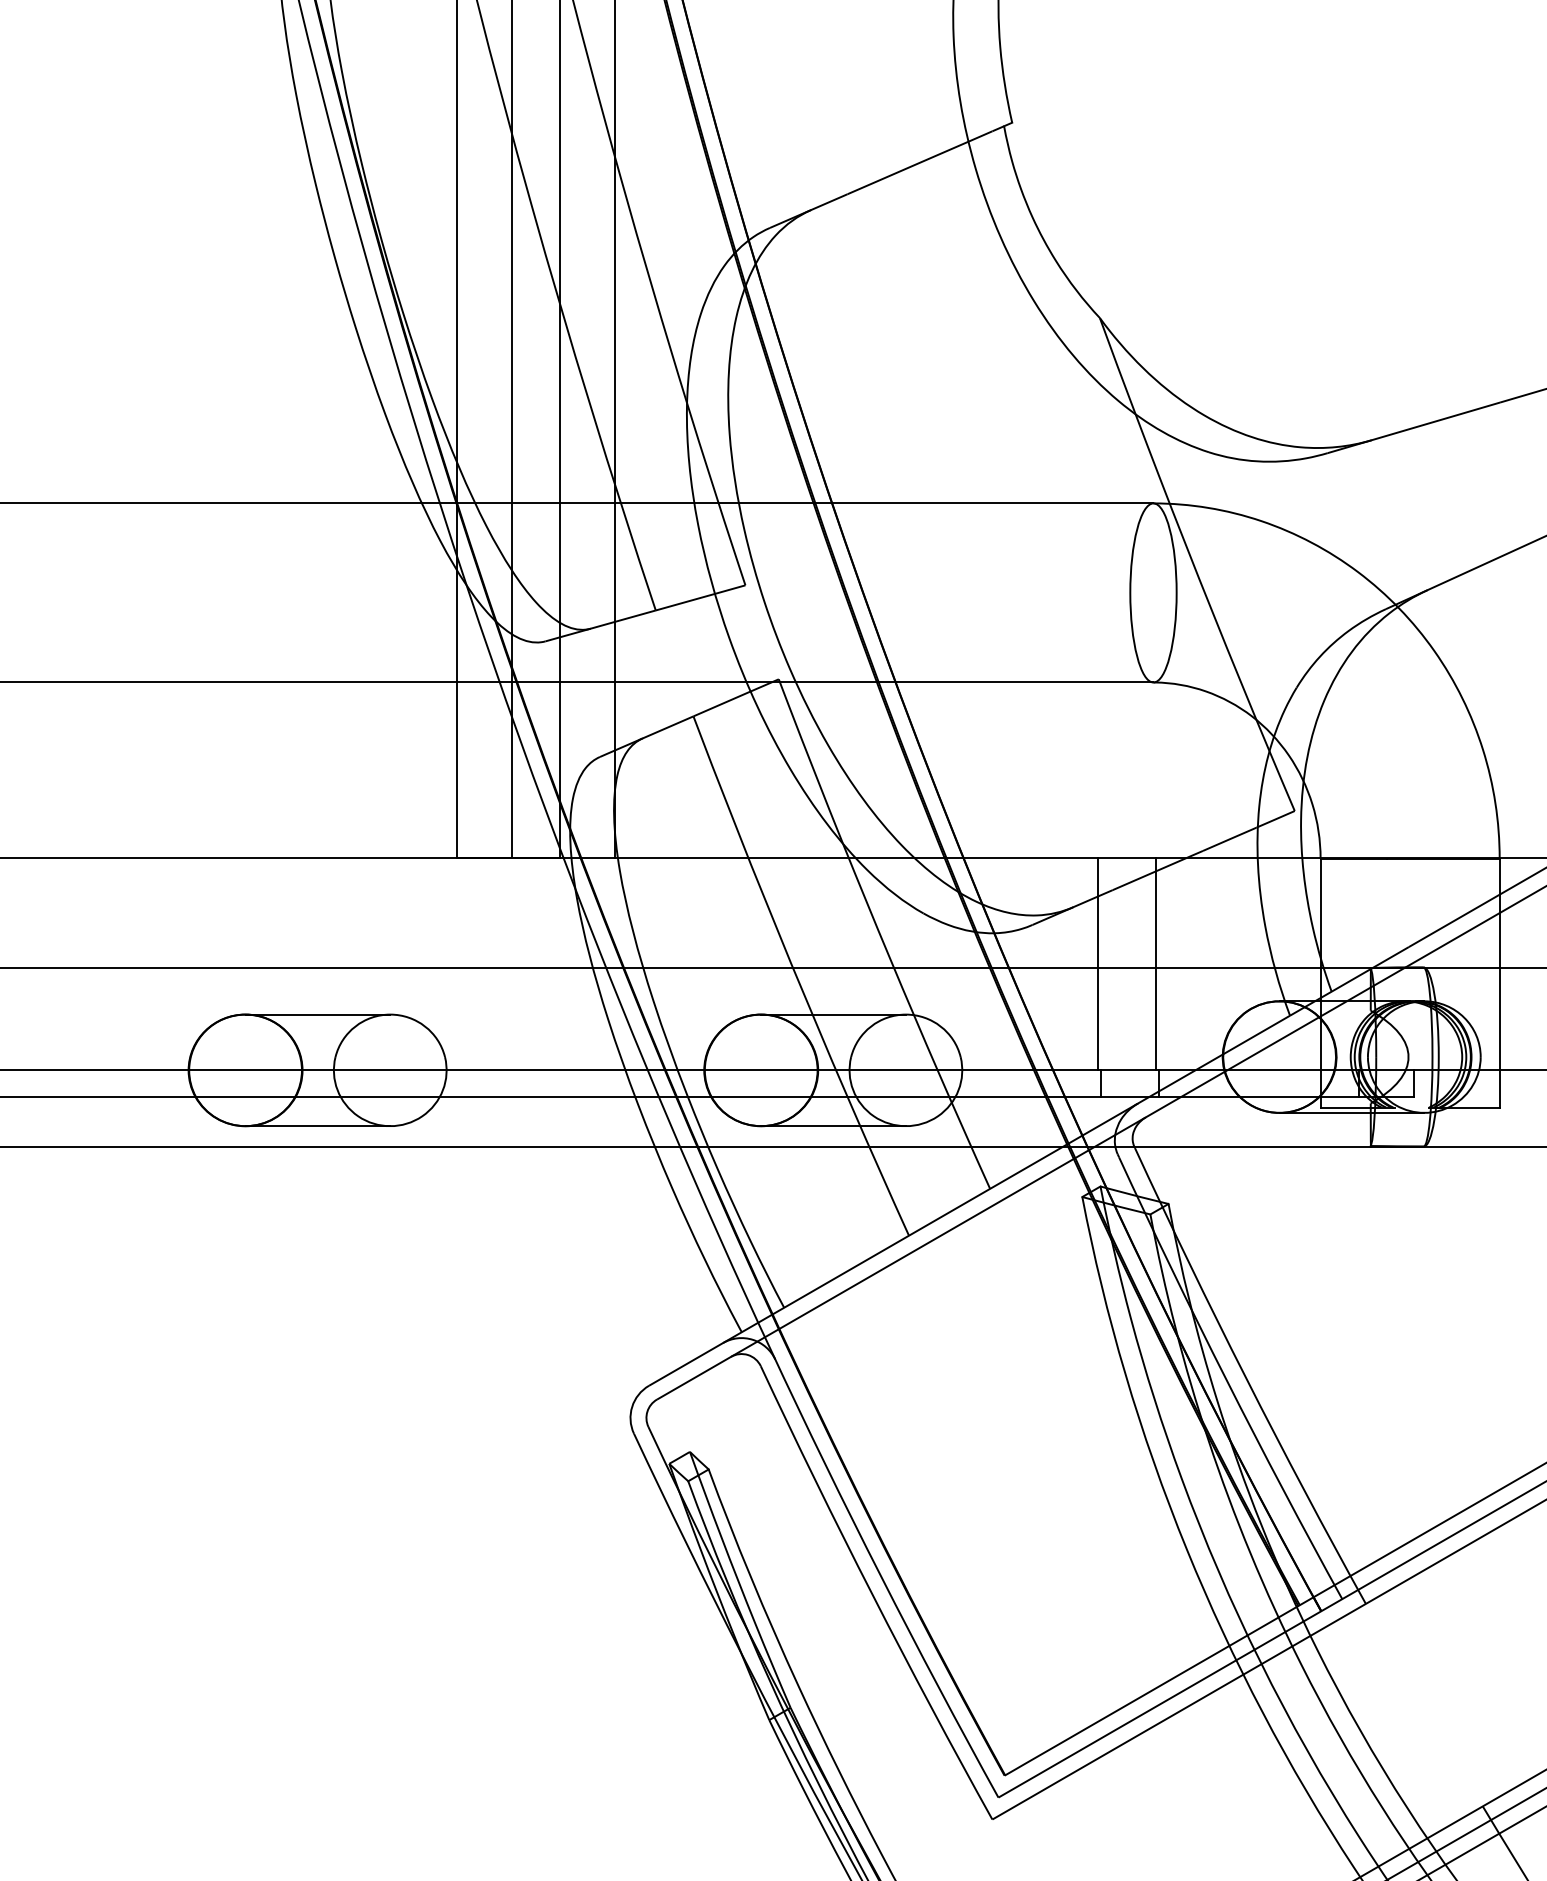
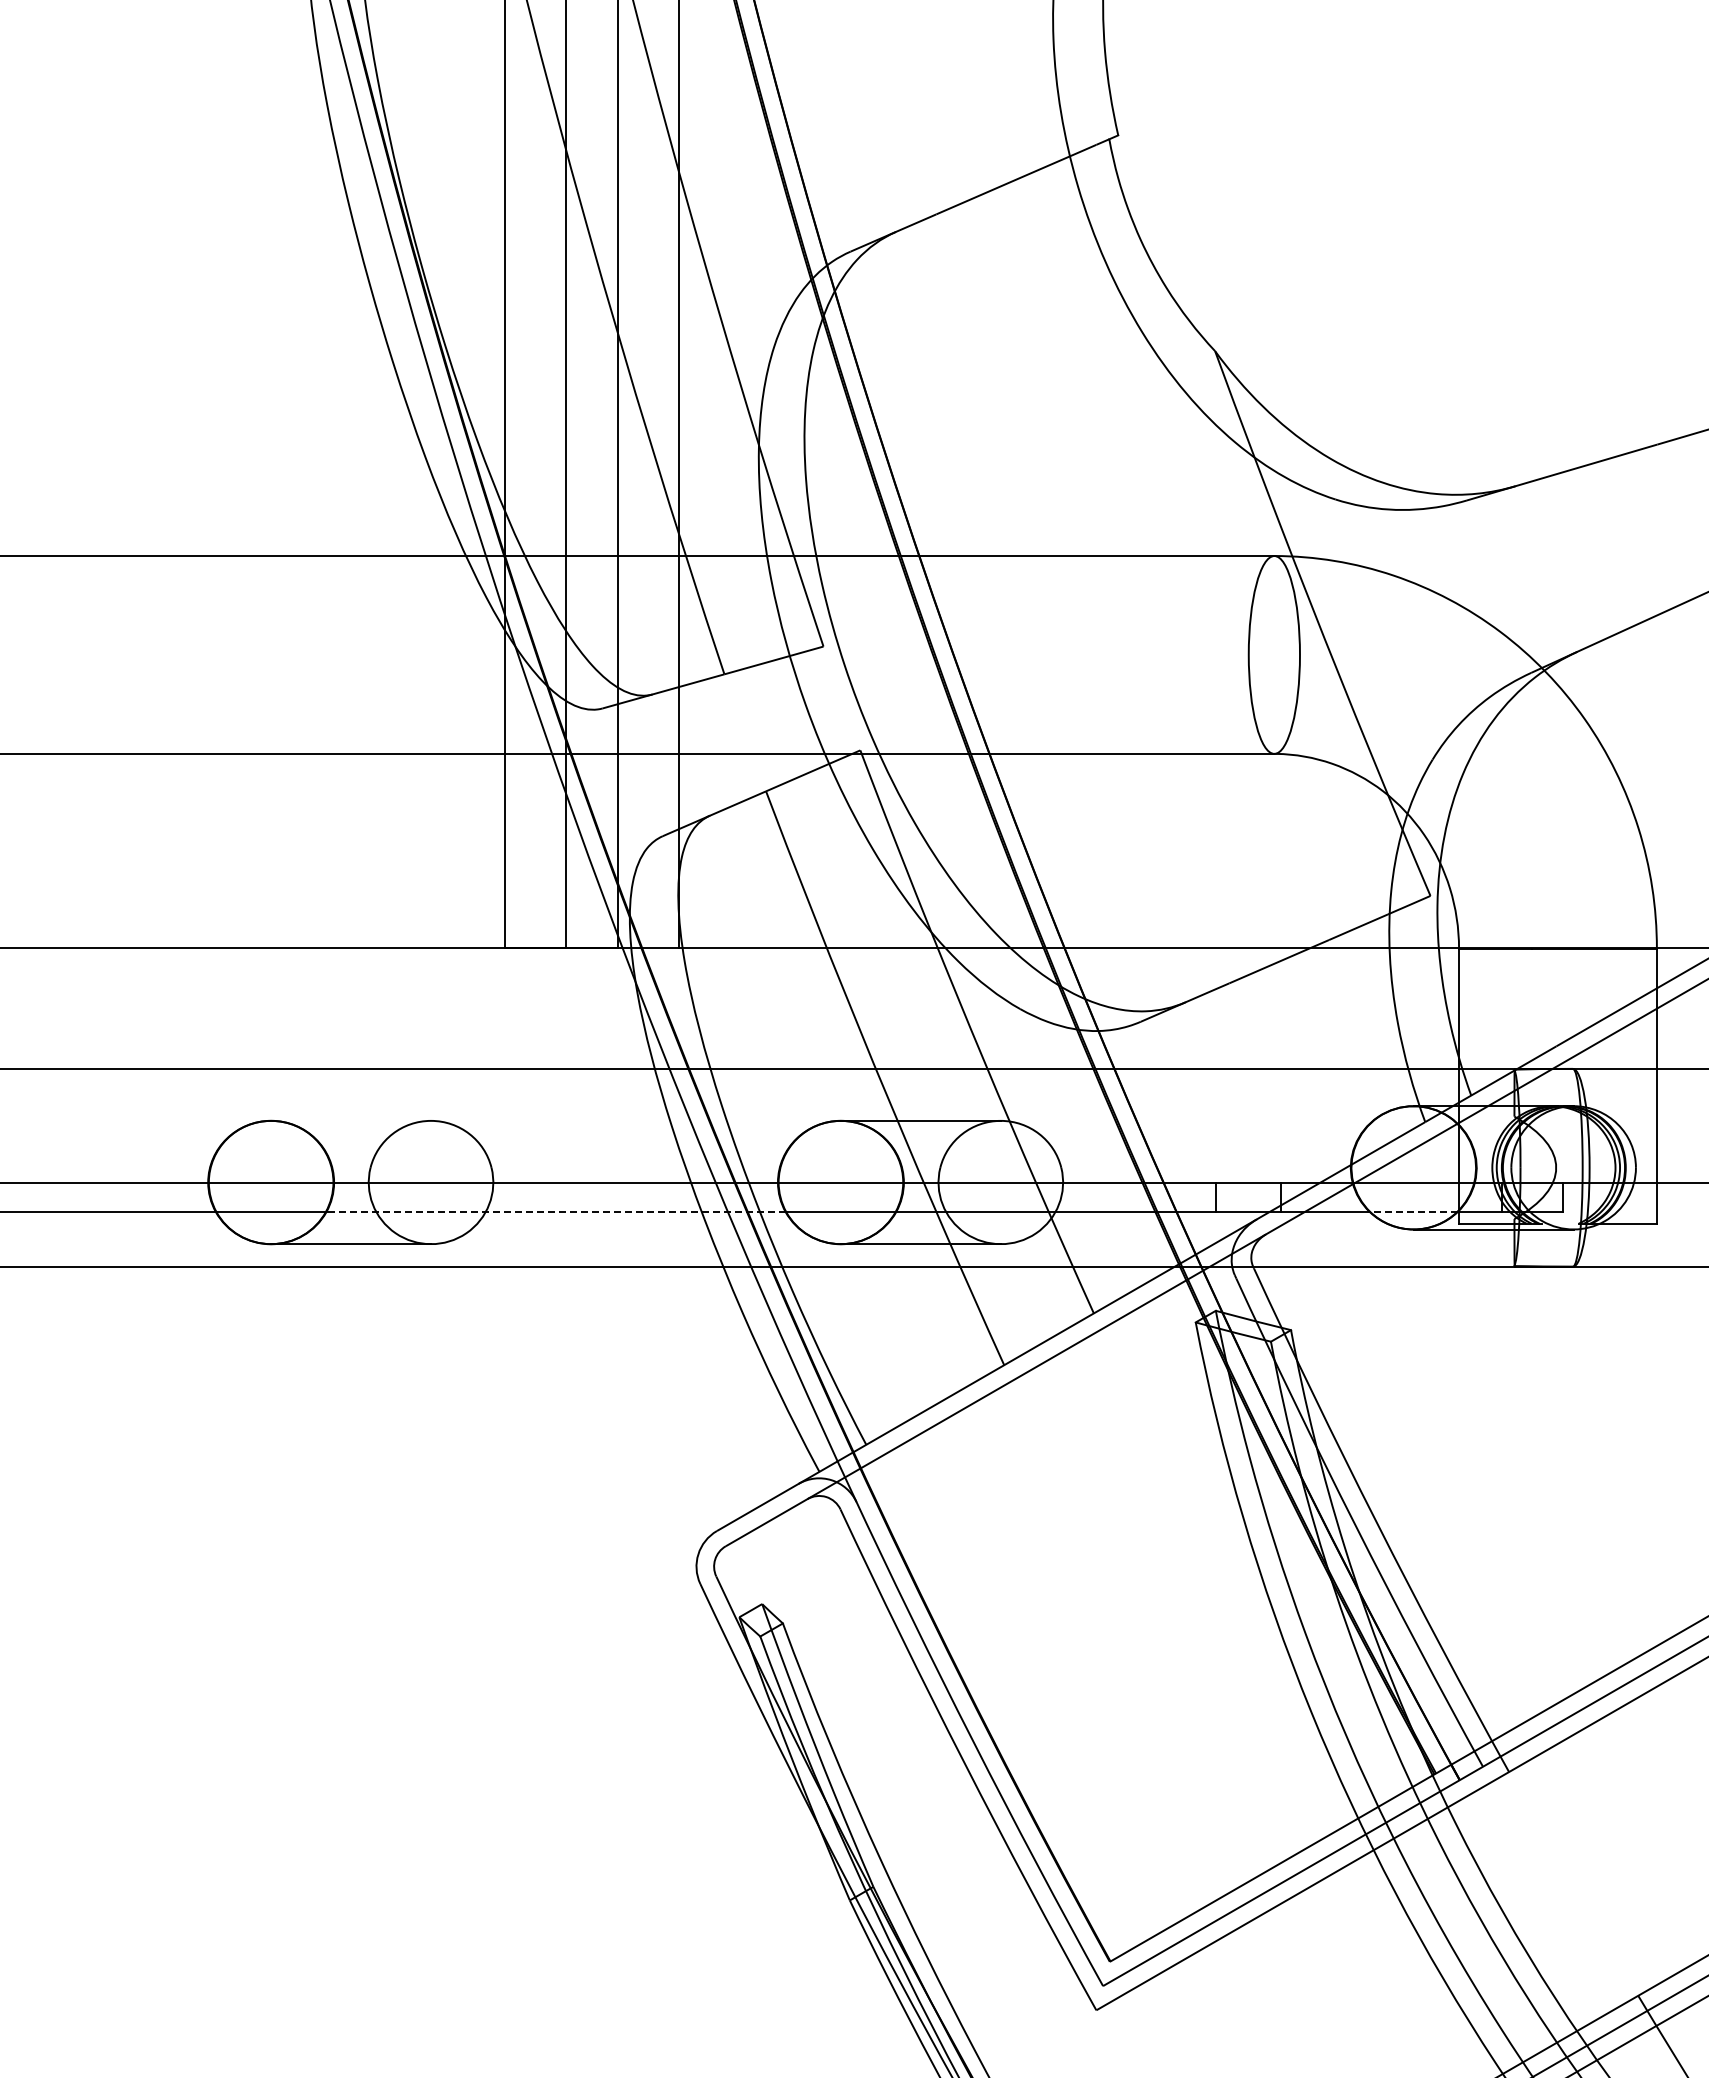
line: (1097, 963) -> (1212, 1064), removed
line: (1156, 963) -> (1277, 1064), removed
line: (318, 1014) -> (351, 1120), removed
line: (503, 1096) -> (556, 1211), solid -> dashed
line: (1279, 1096) -> (1413, 1211), solid -> dashed

